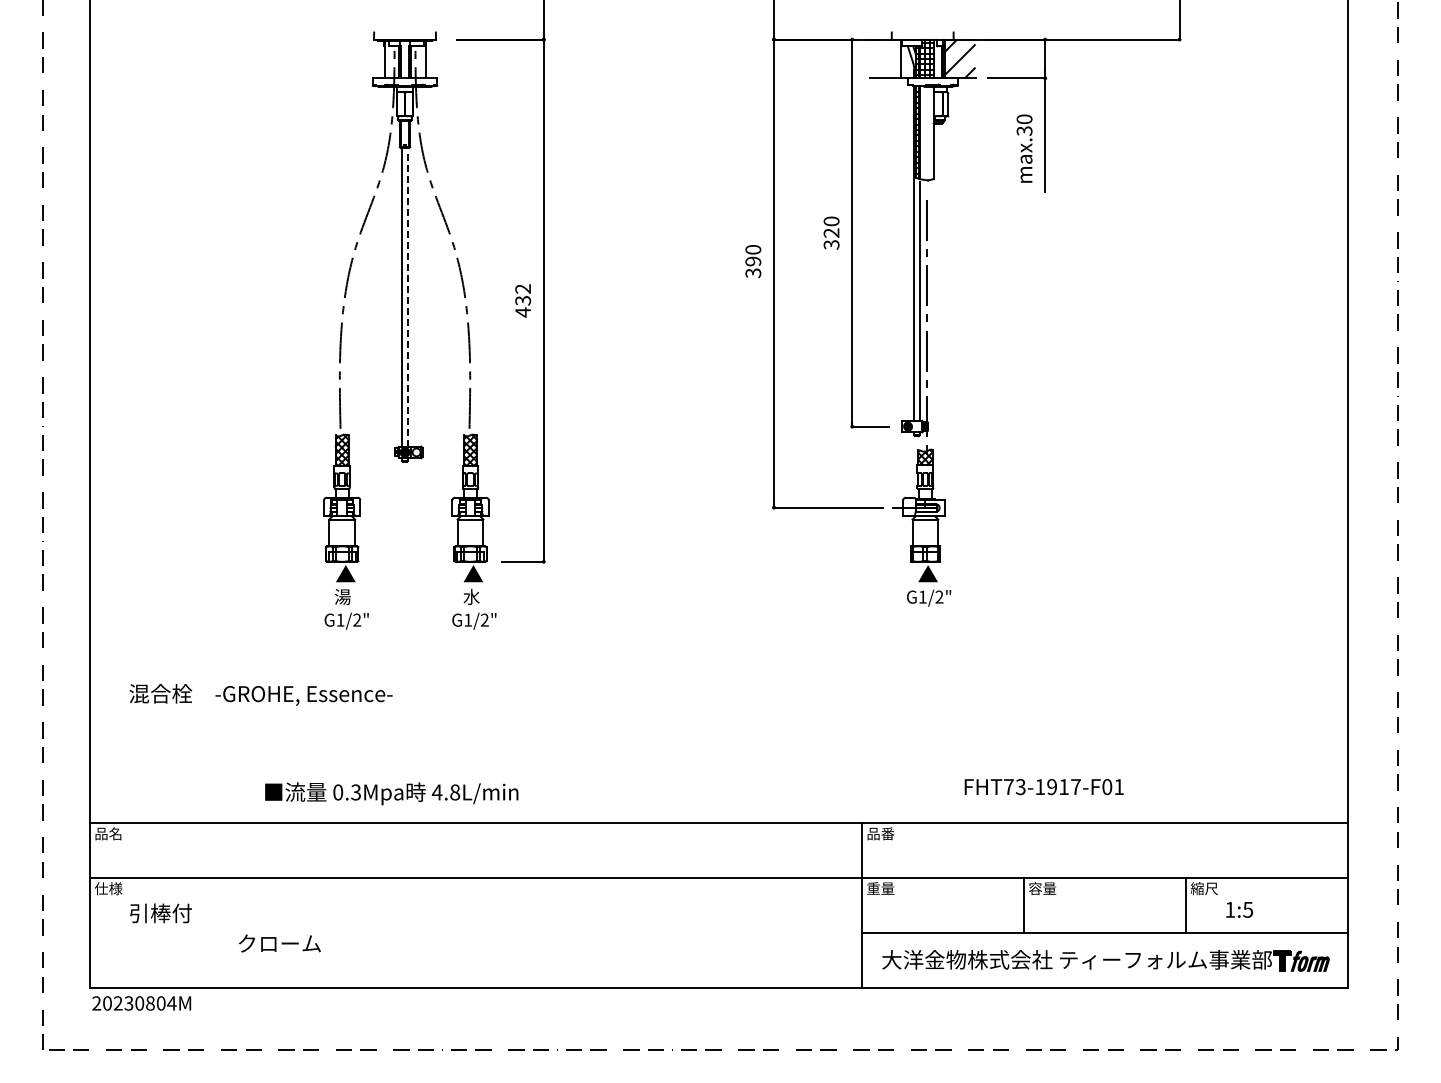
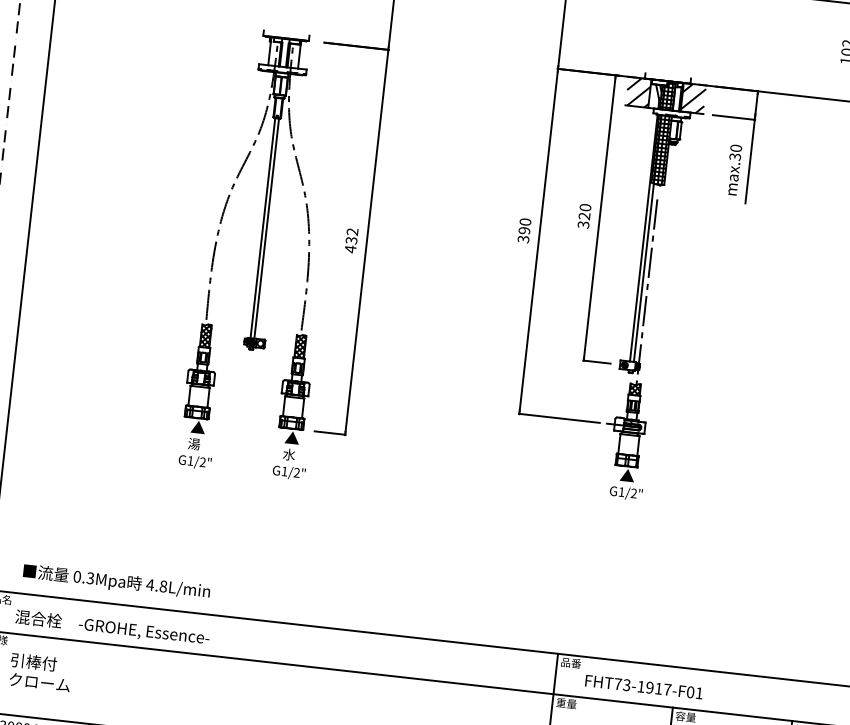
hatch: (884, 58) -> (637, 91), added
hatch: (926, 132) -> (662, 149), added
line: (407, 297) -> (266, 228), dashed -> solid
text: (260, 694) -> (112, 627), moved
text: (1043, 787) -> (643, 687), moved
text: (391, 793) -> (116, 582), moved
text: (279, 943) -> (39, 682), moved

